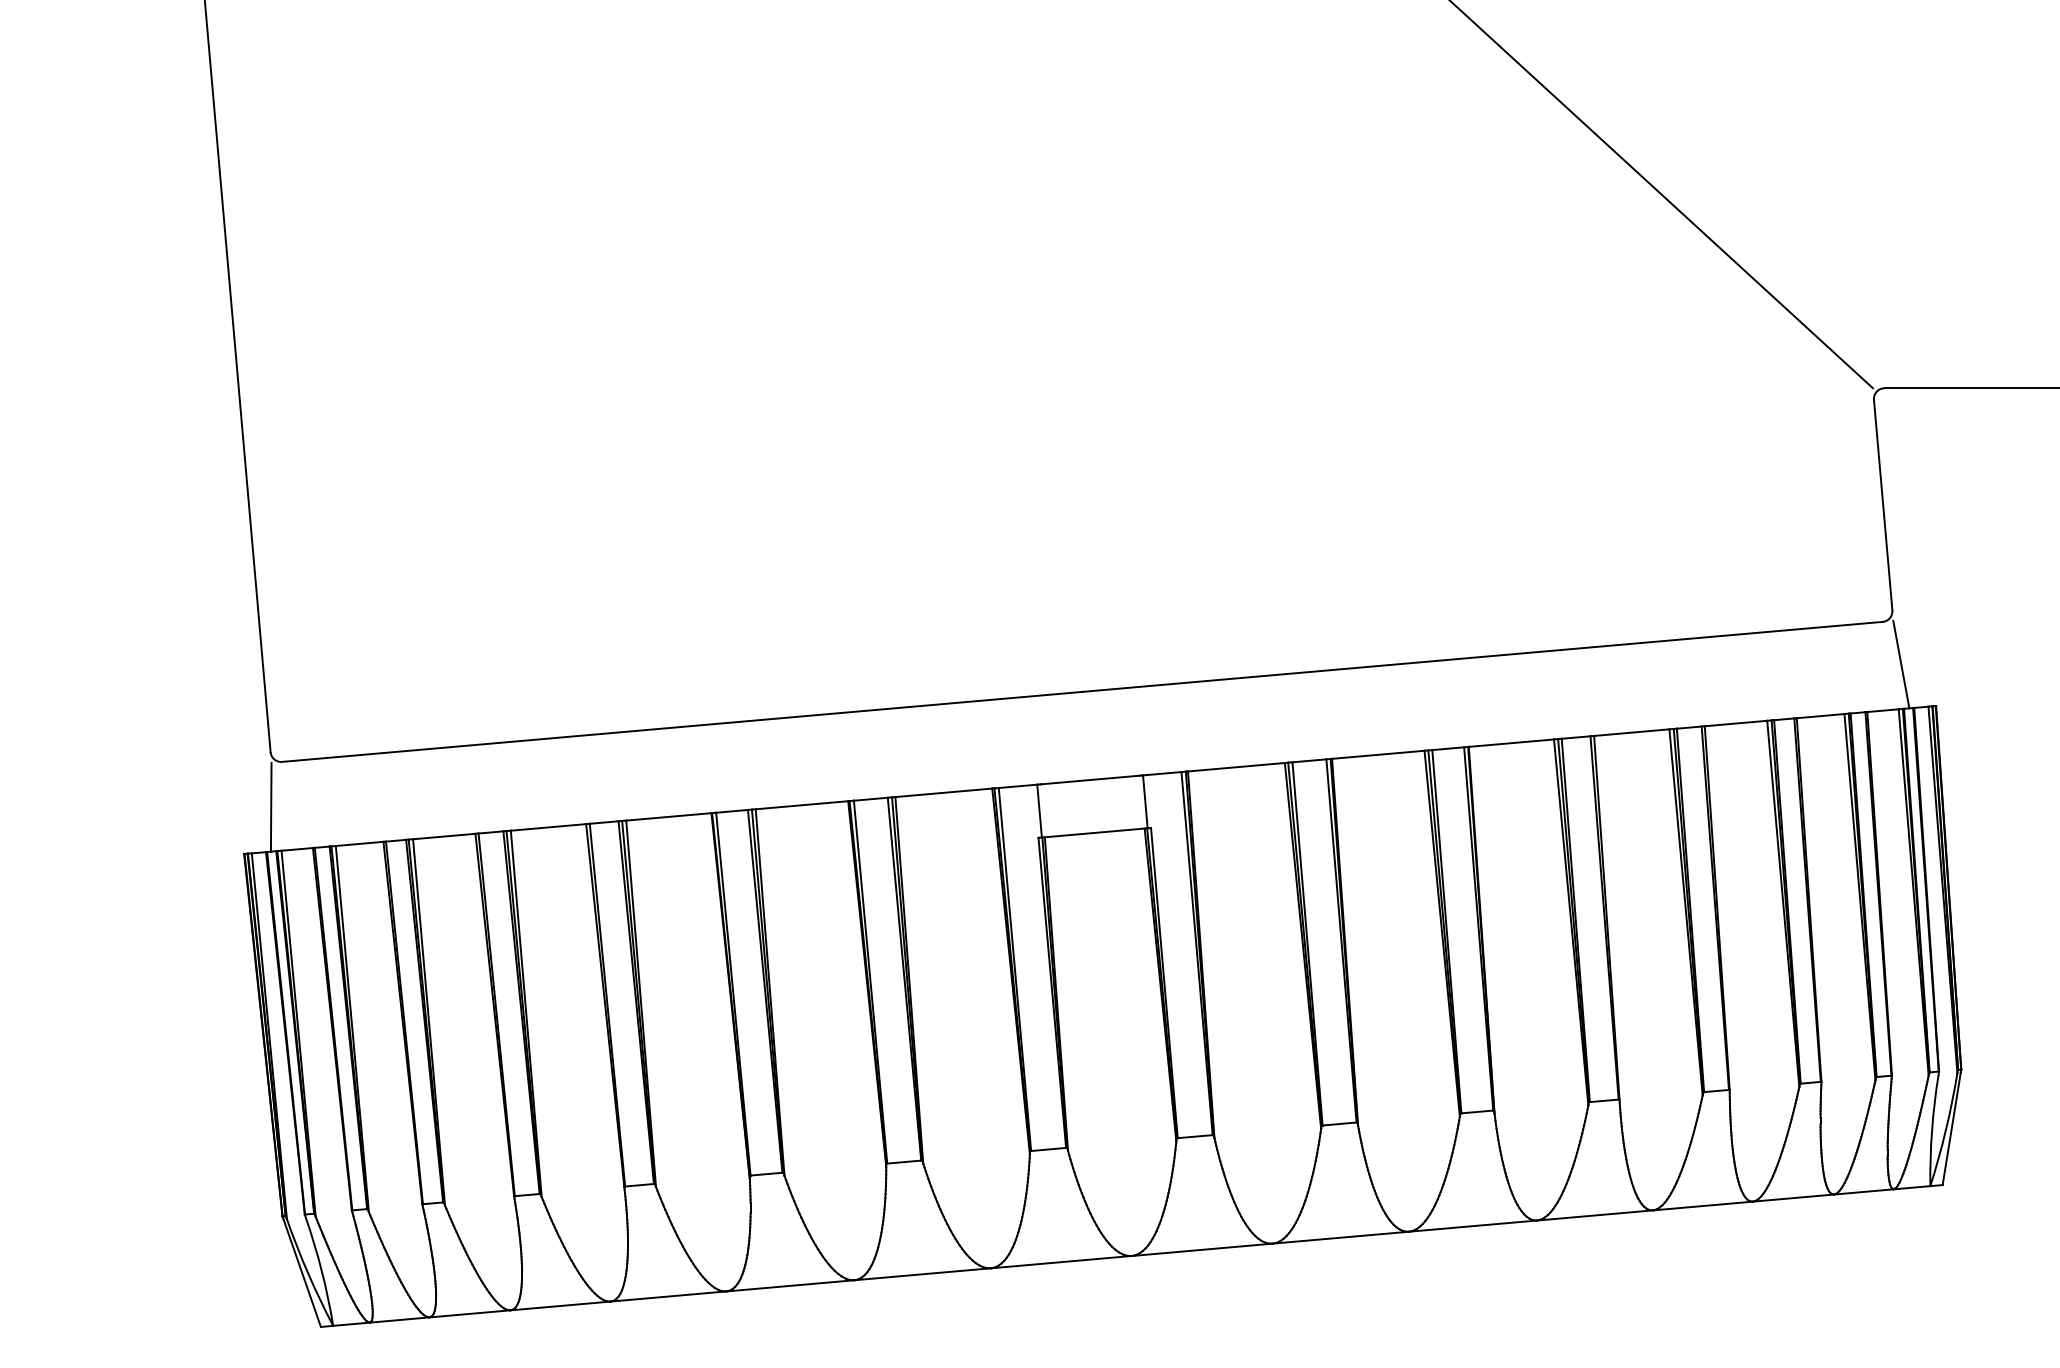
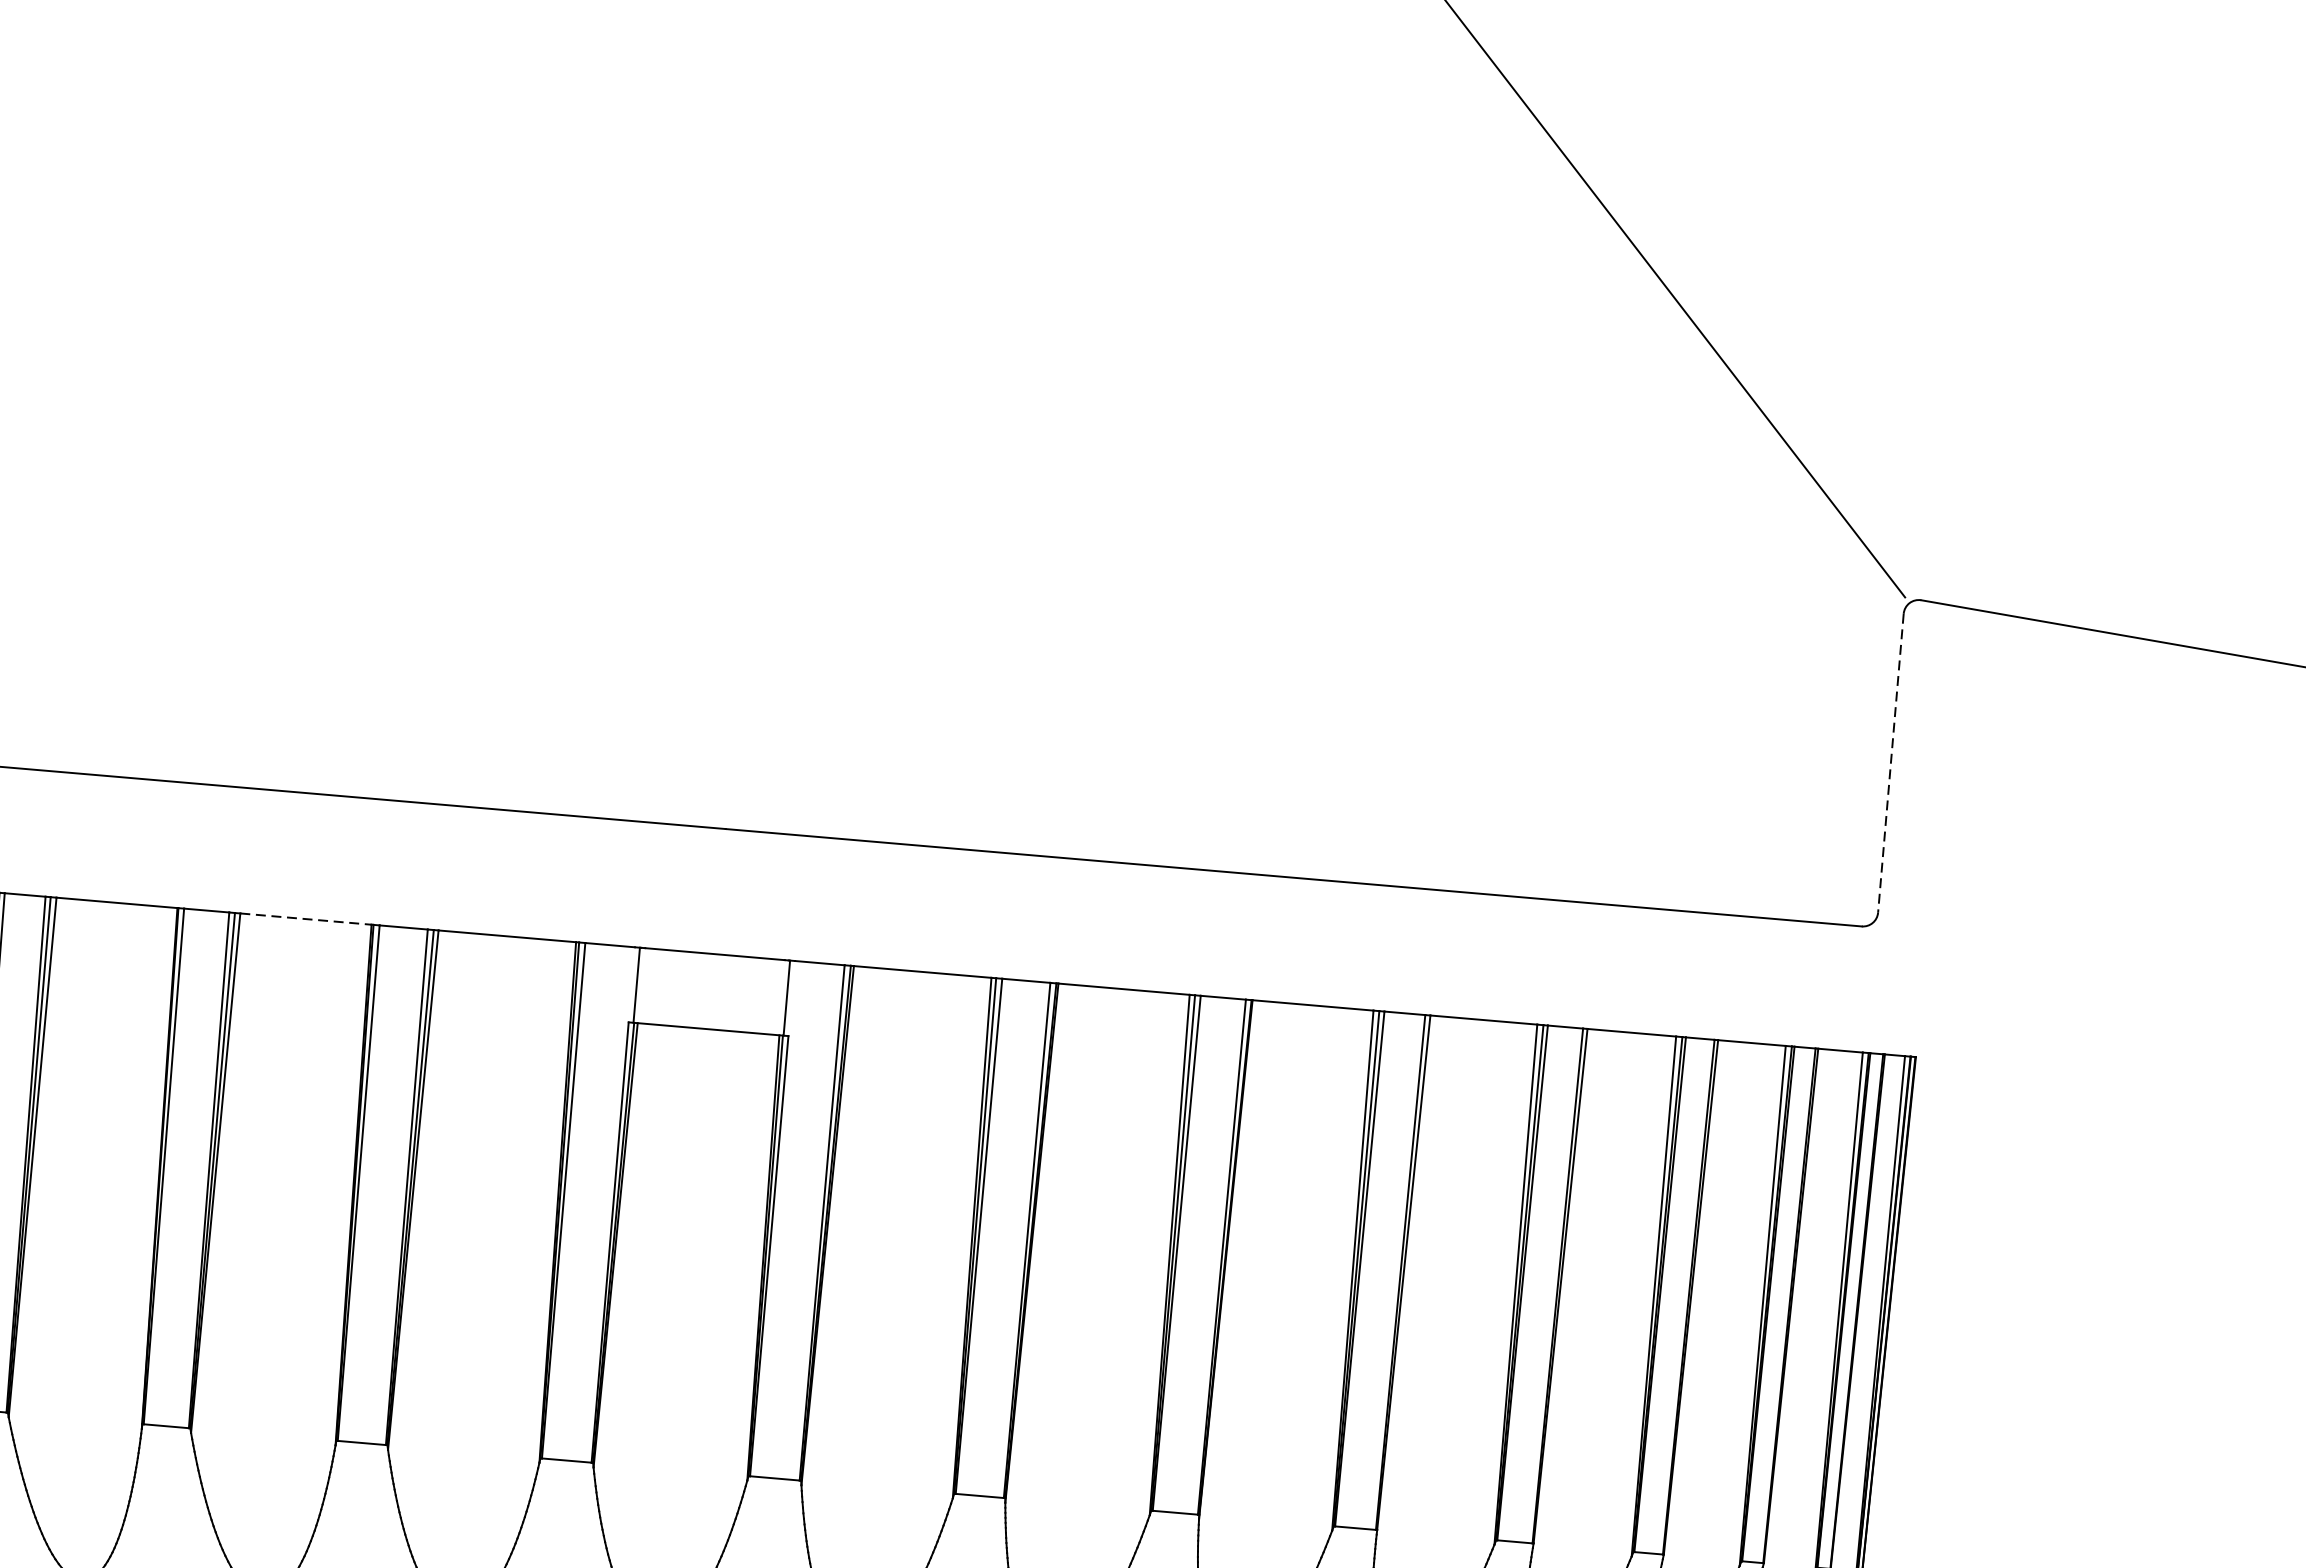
line: (1883, 505) -> (1891, 763), solid -> dashed
line: (1901, 664) -> (1877, 990), removed
line: (802, 805) -> (306, 919), solid -> dashed

